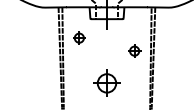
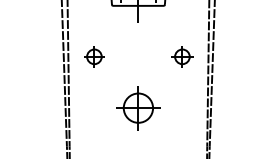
part: (79, 37) -> (94, 55), moved

